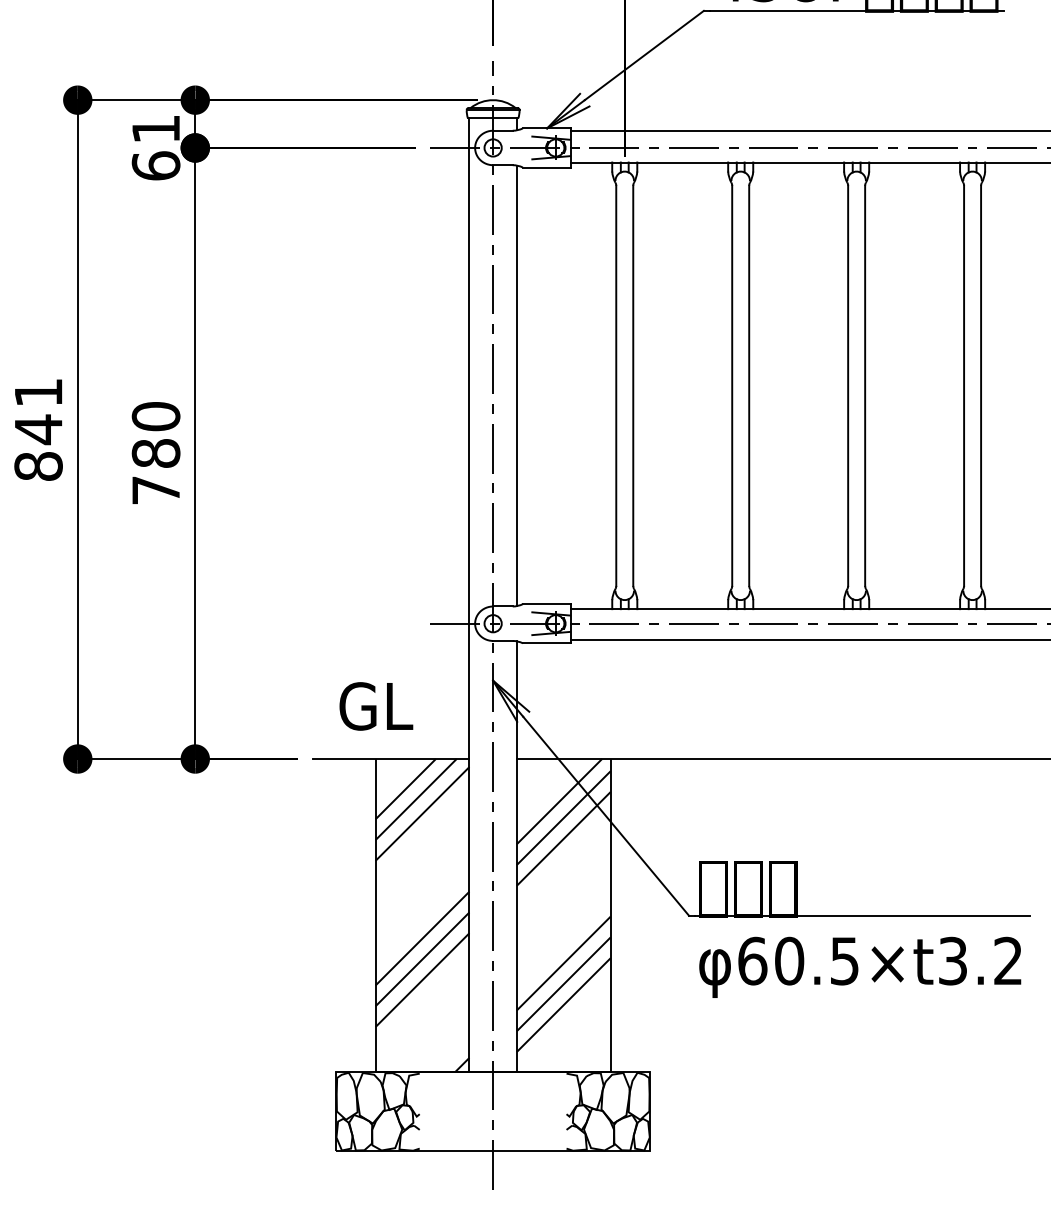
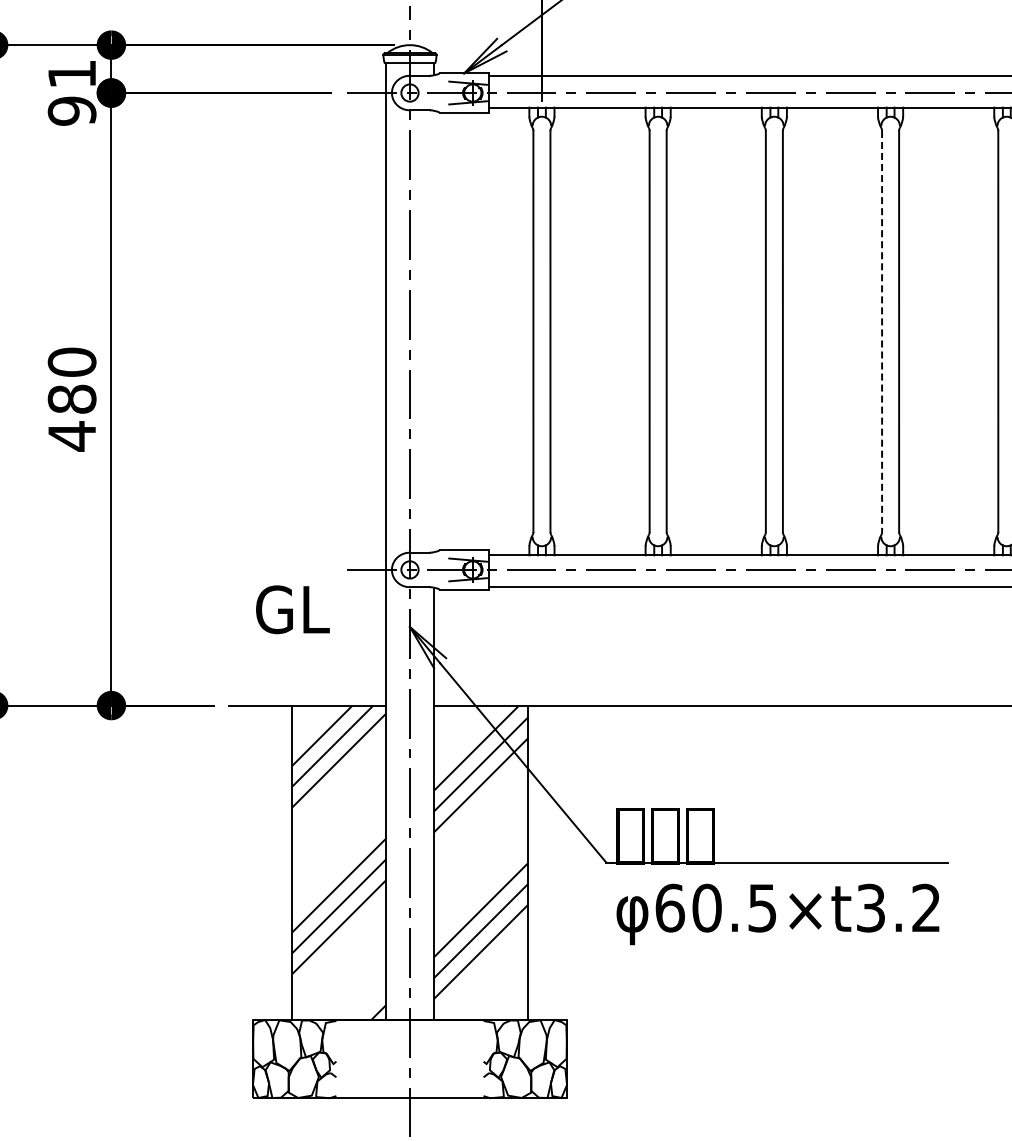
text: (155, 165) -> (71, 110), 61 -> 91
line: (516, 385) -> (433, 331), removed
line: (964, 386) -> (882, 332), solid -> dashed
text: (155, 490) -> (71, 436), 780 -> 480
text: (376, 706) -> (293, 609), moved

